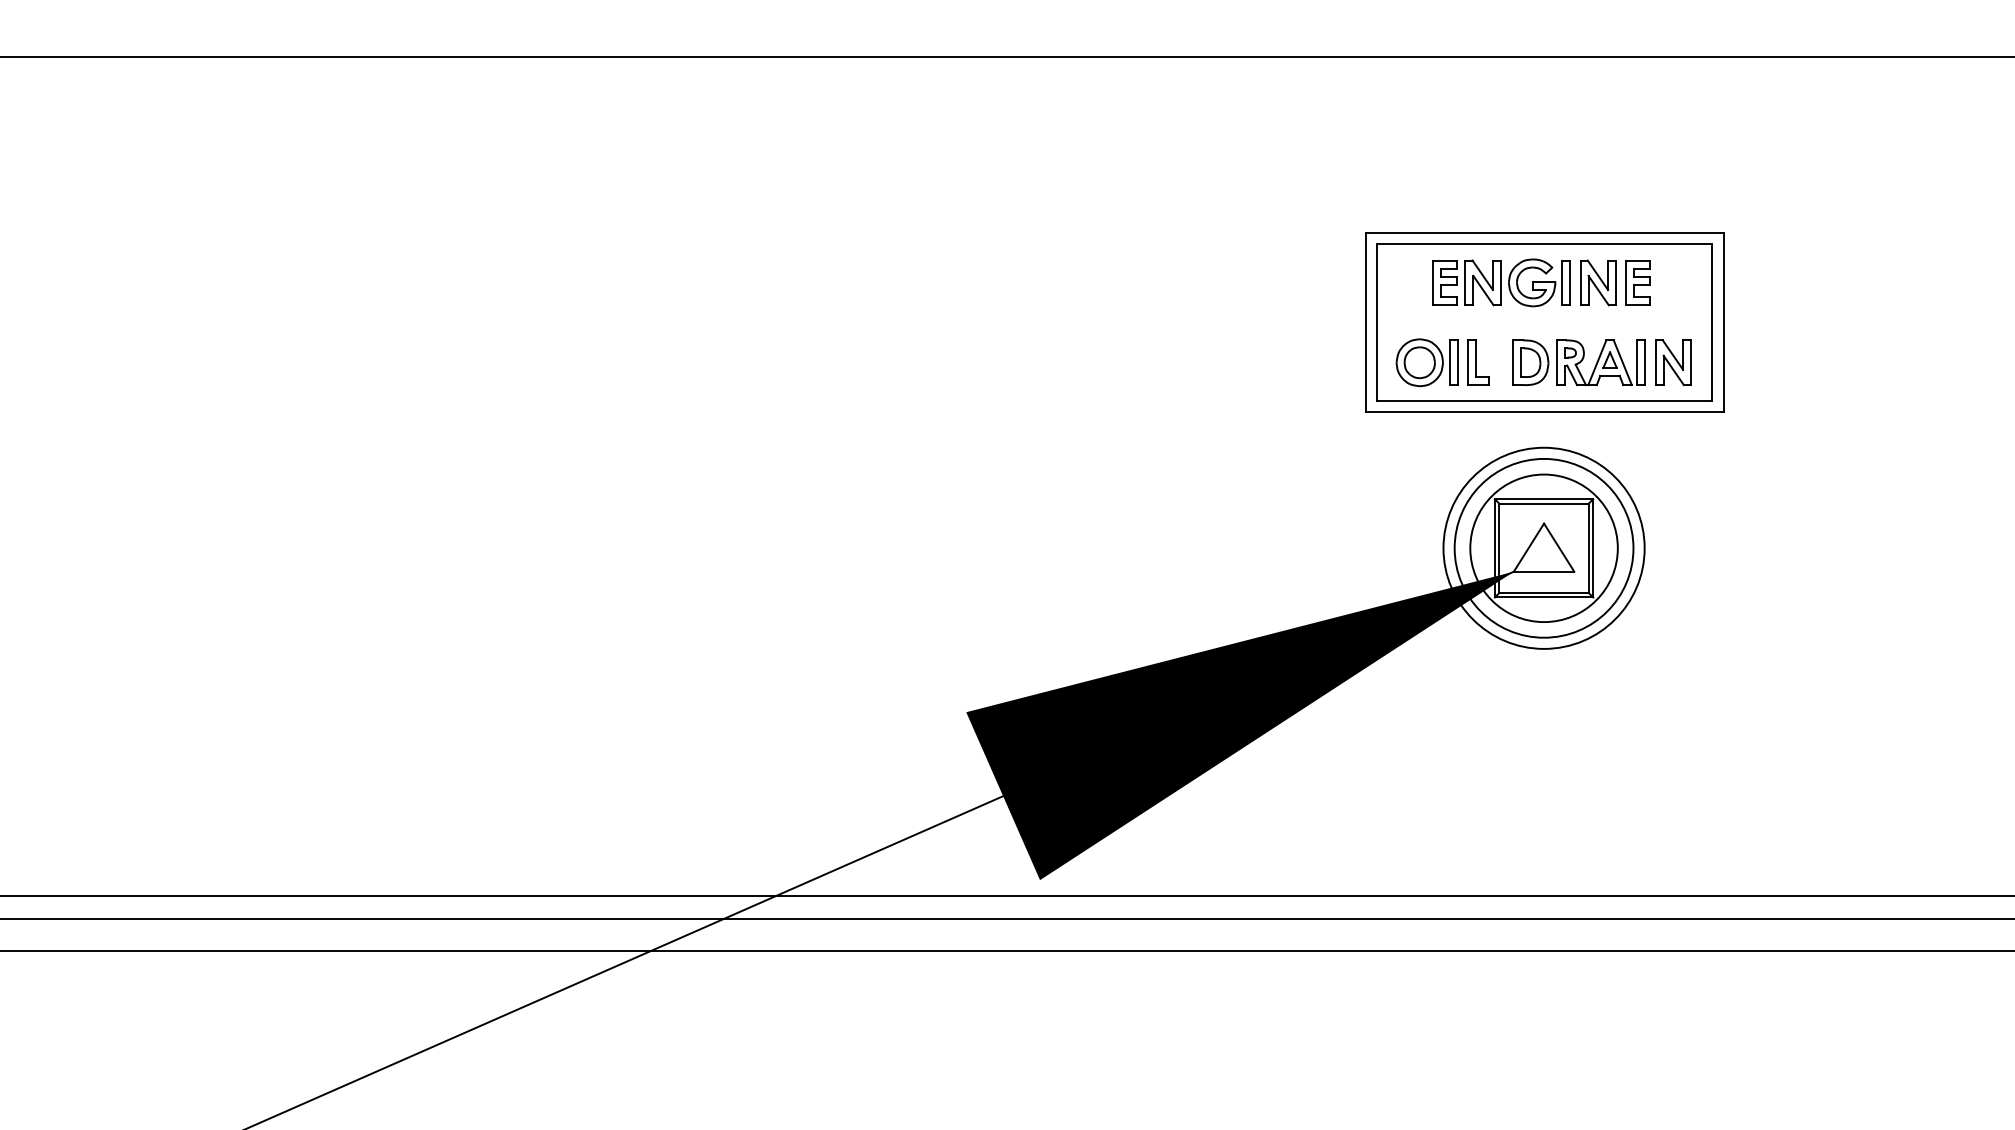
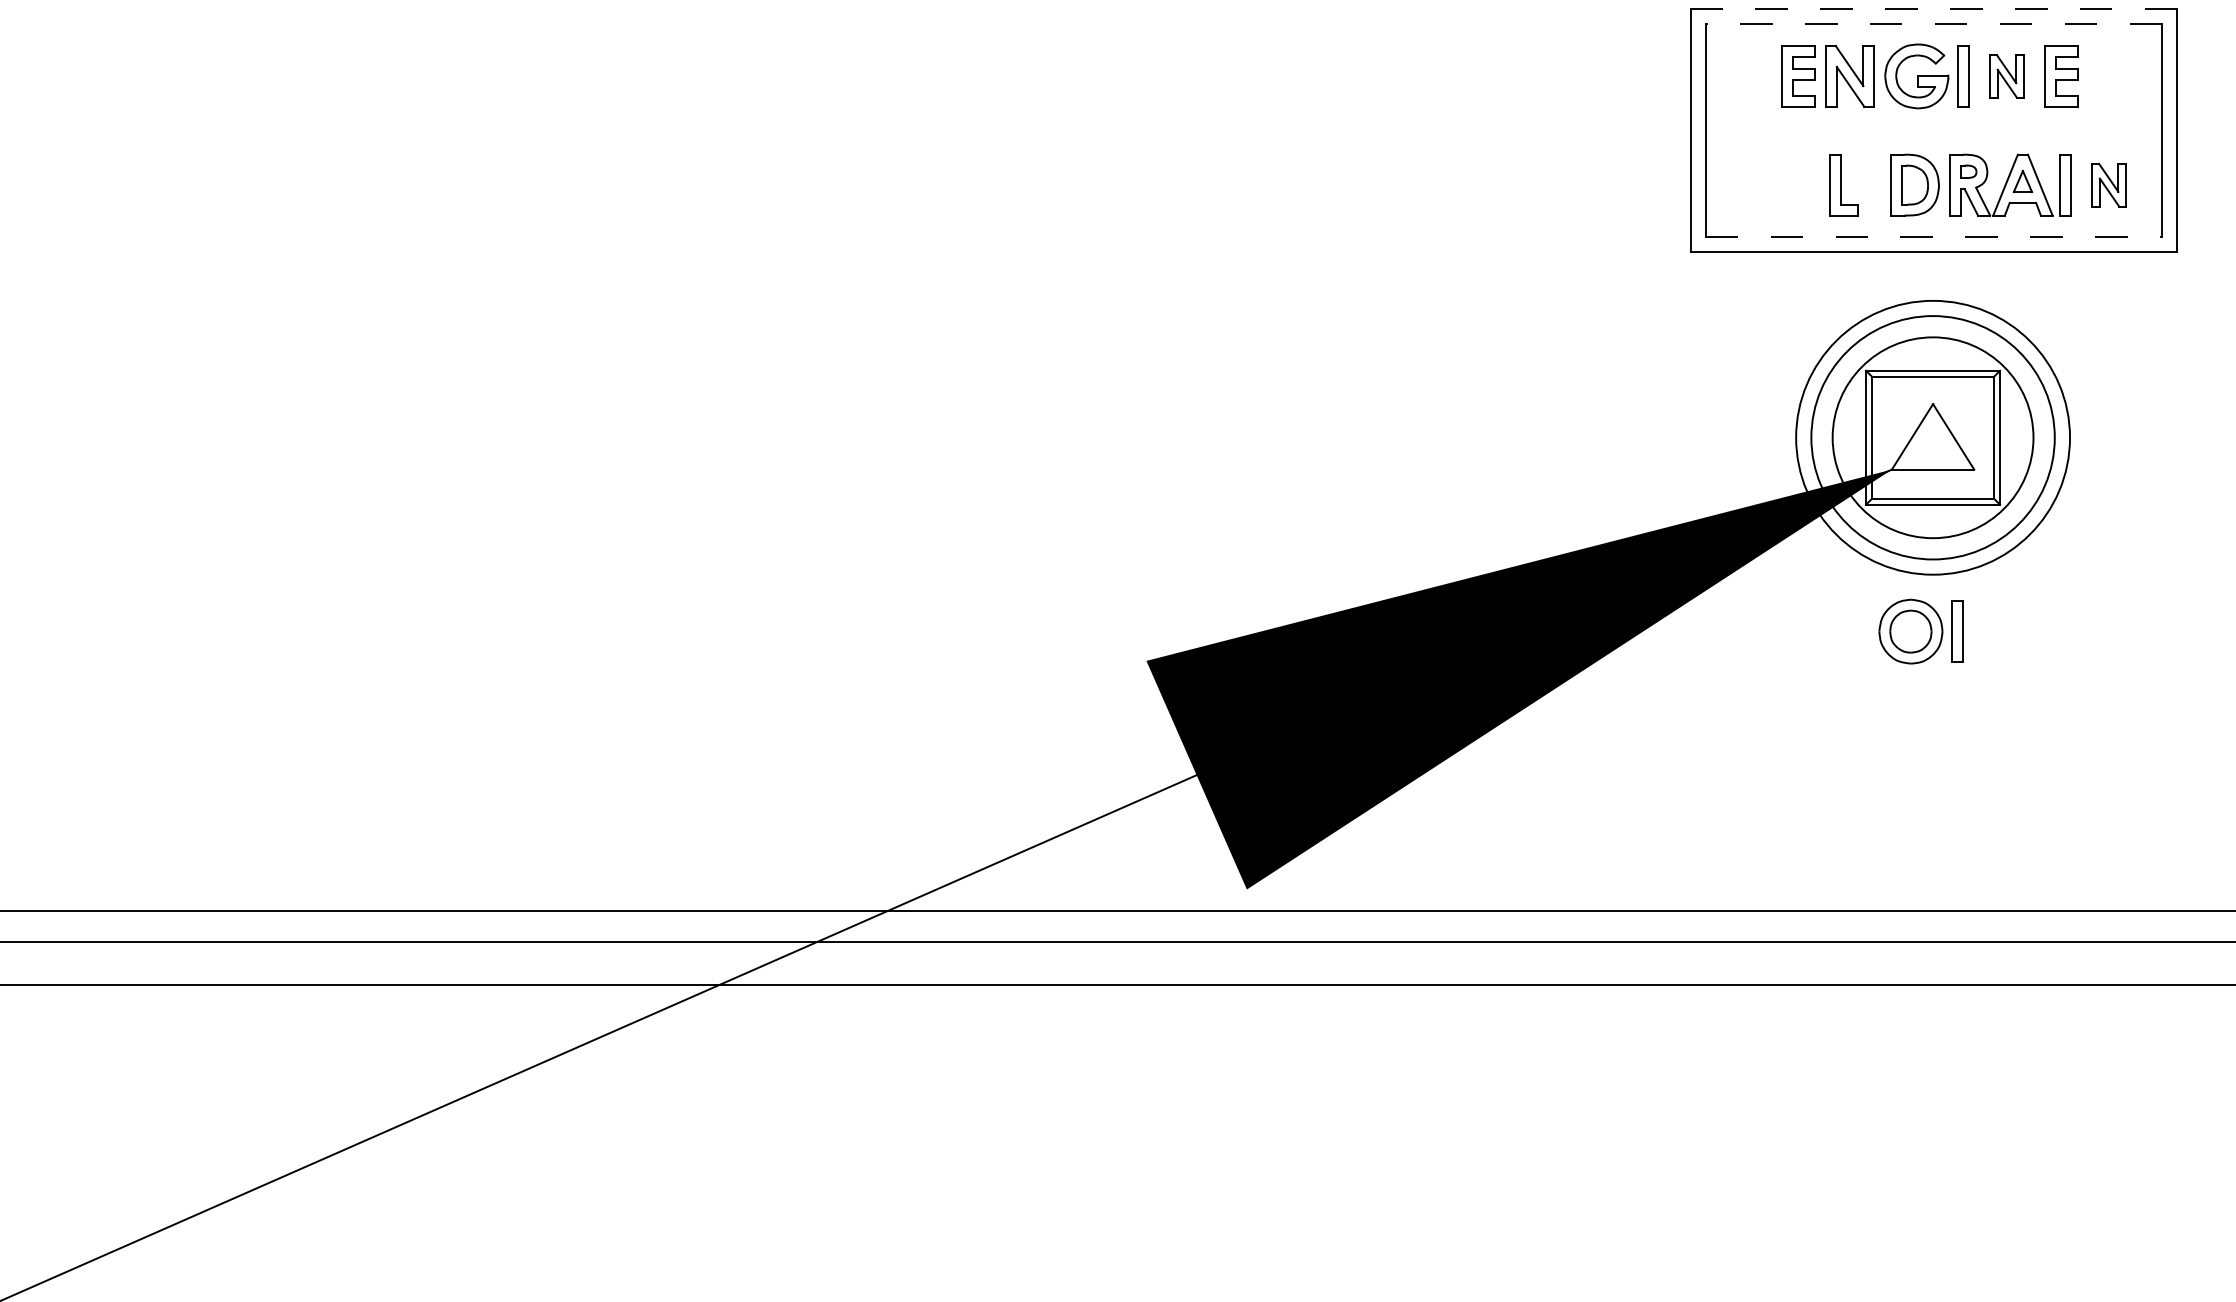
line: (1544, 233) -> (1933, 9), solid -> dashed
line: (1544, 244) -> (1933, 24), solid -> dashed
part: (1598, 282) -> (2007, 75), size x0.7
part: (1426, 362) -> (1920, 631), moved
part: (1673, 362) -> (2109, 184), size x0.7
line: (1544, 400) -> (1933, 236), solid -> dashed

